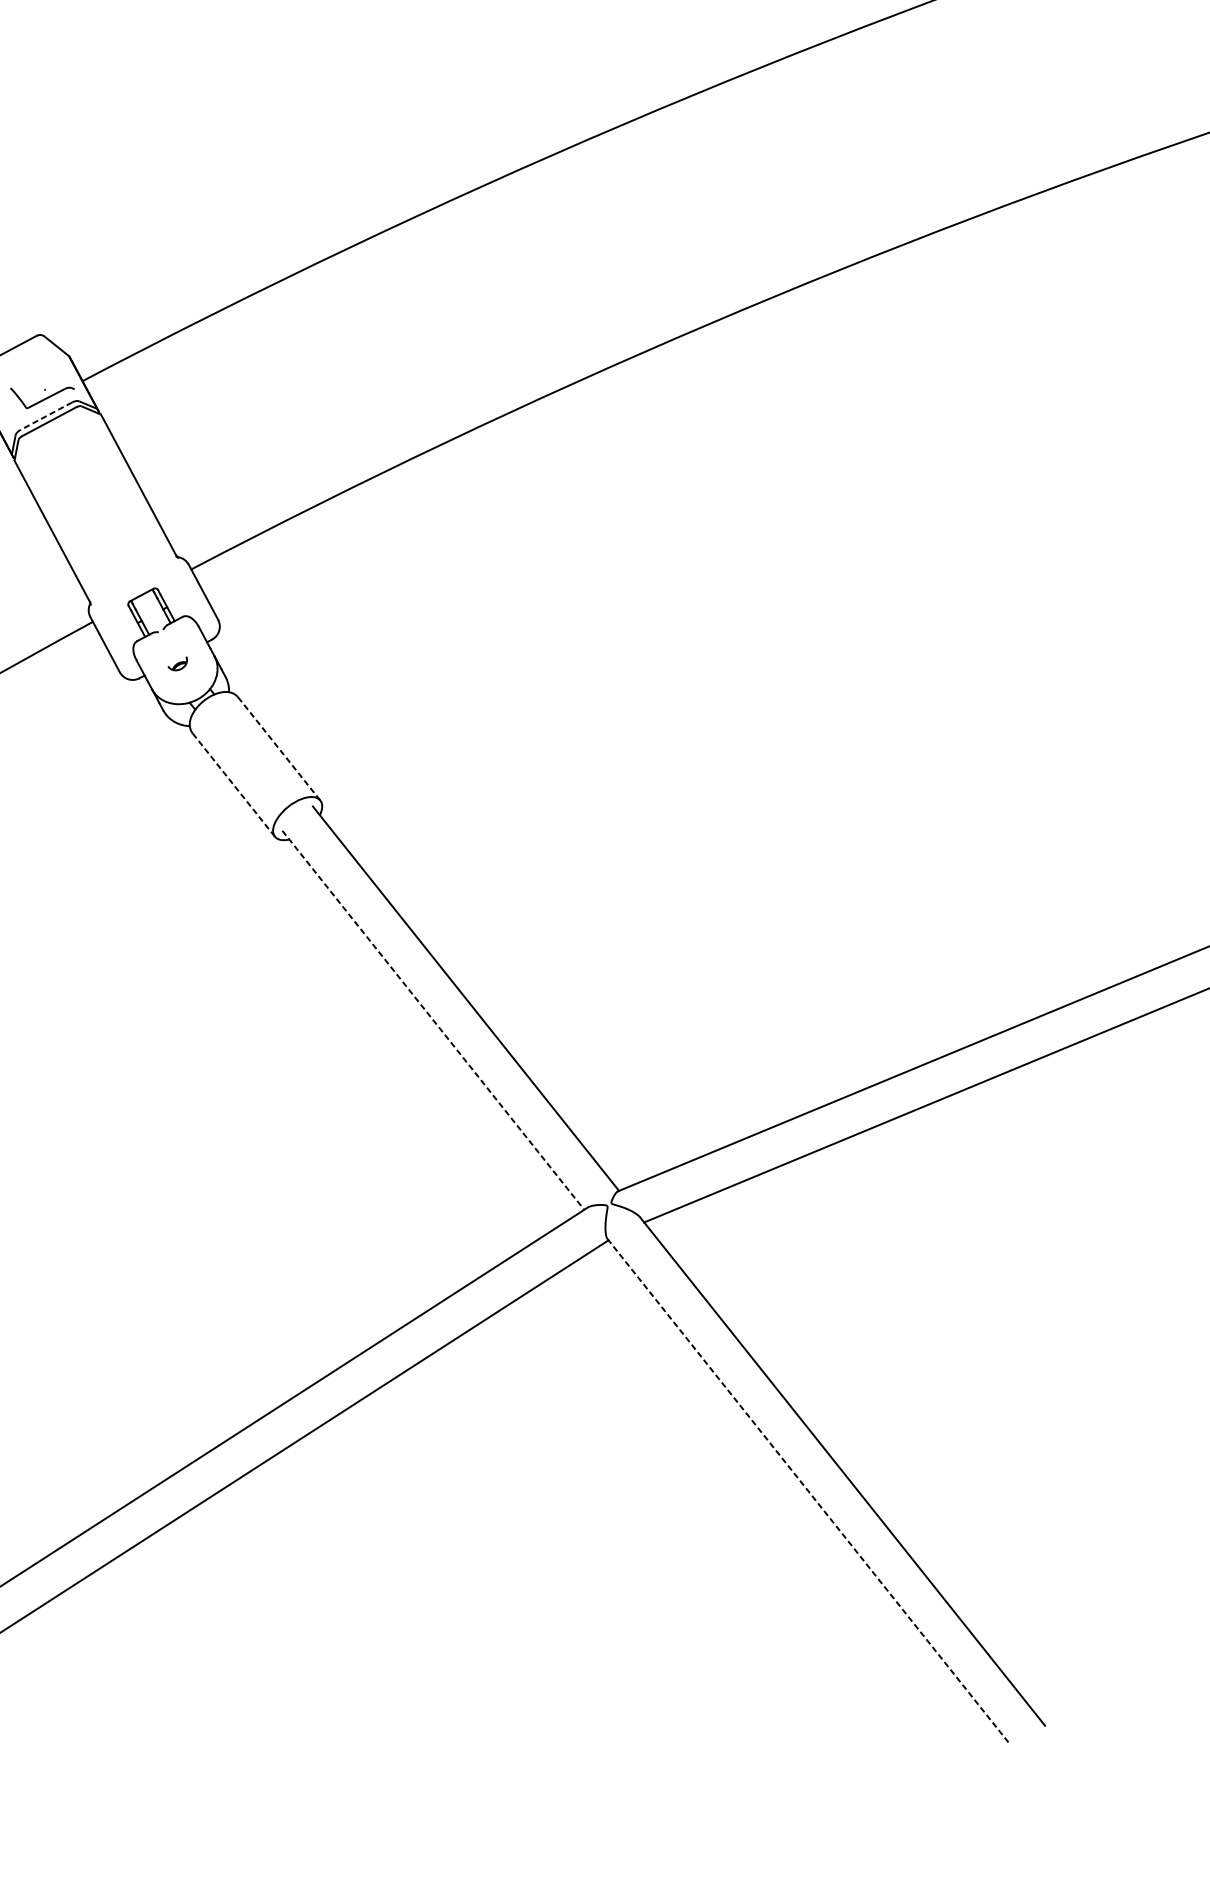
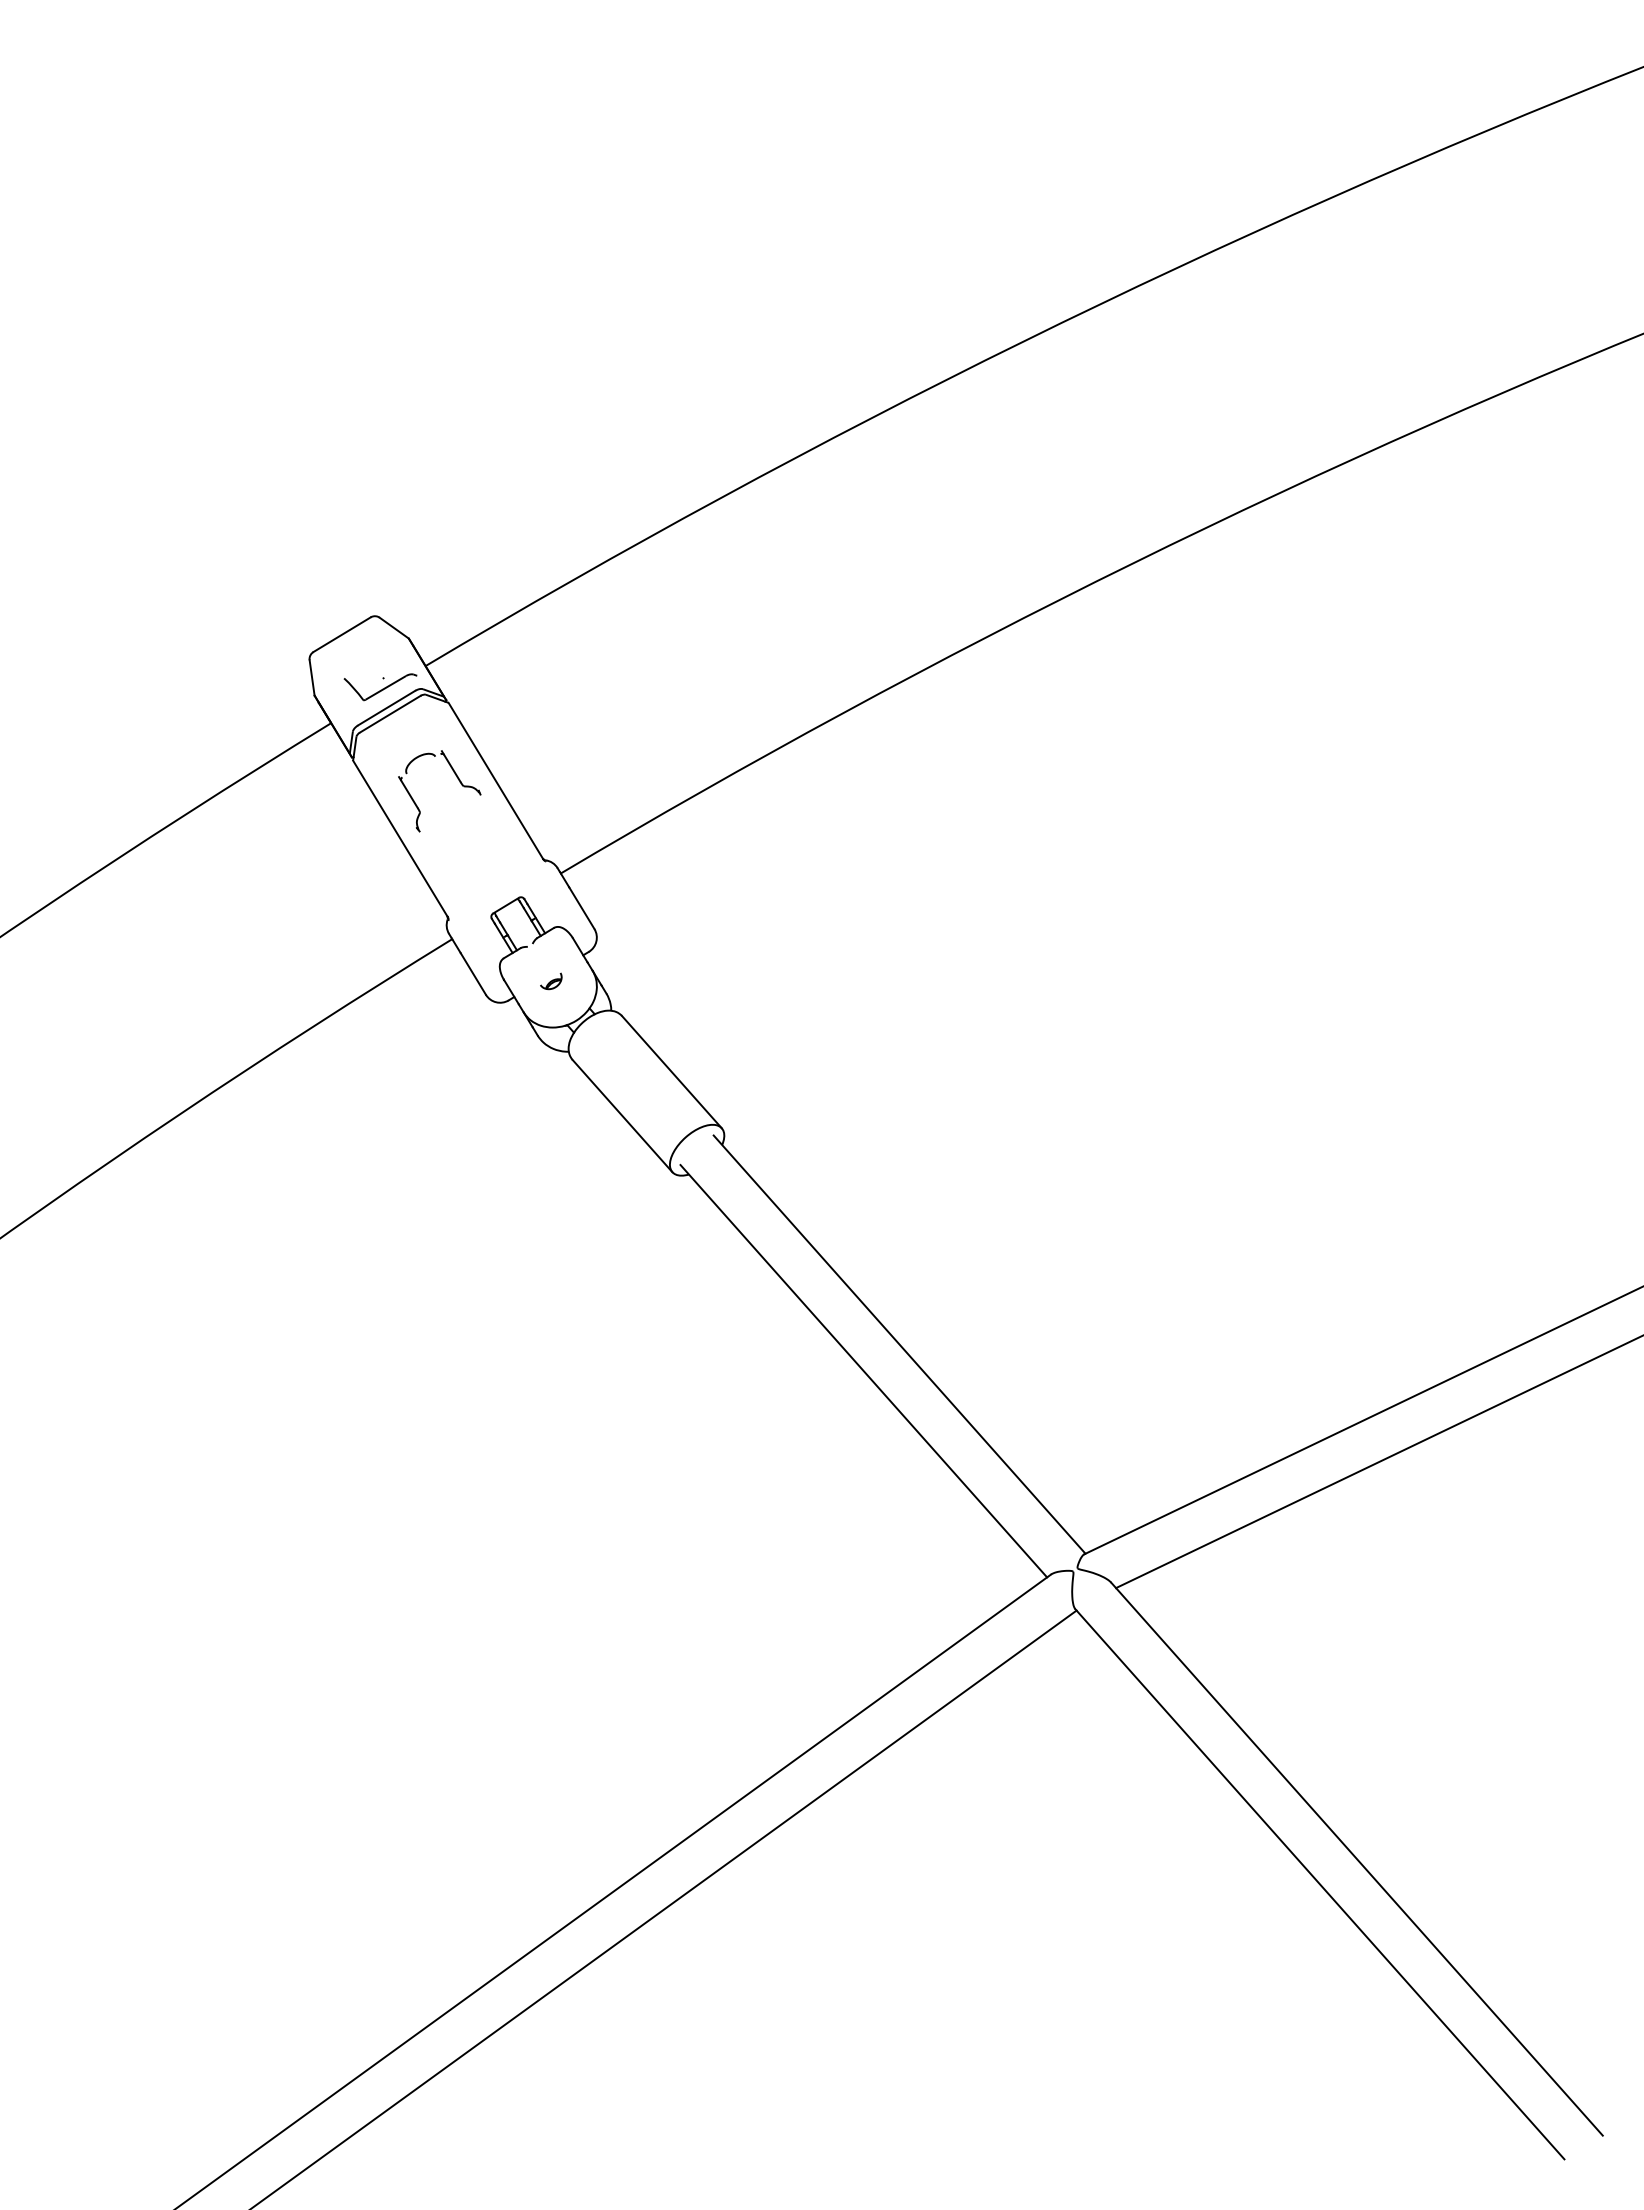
line: (46, 416) -> (386, 708), dashed -> solid
part: (106, 484) -> (459, 782), added
line: (279, 749) -> (672, 1072), dashed -> solid
line: (233, 785) -> (622, 1116), dashed -> solid
line: (433, 1020) -> (863, 1371), dashed -> solid
line: (809, 1492) -> (1320, 1884), dashed -> solid

